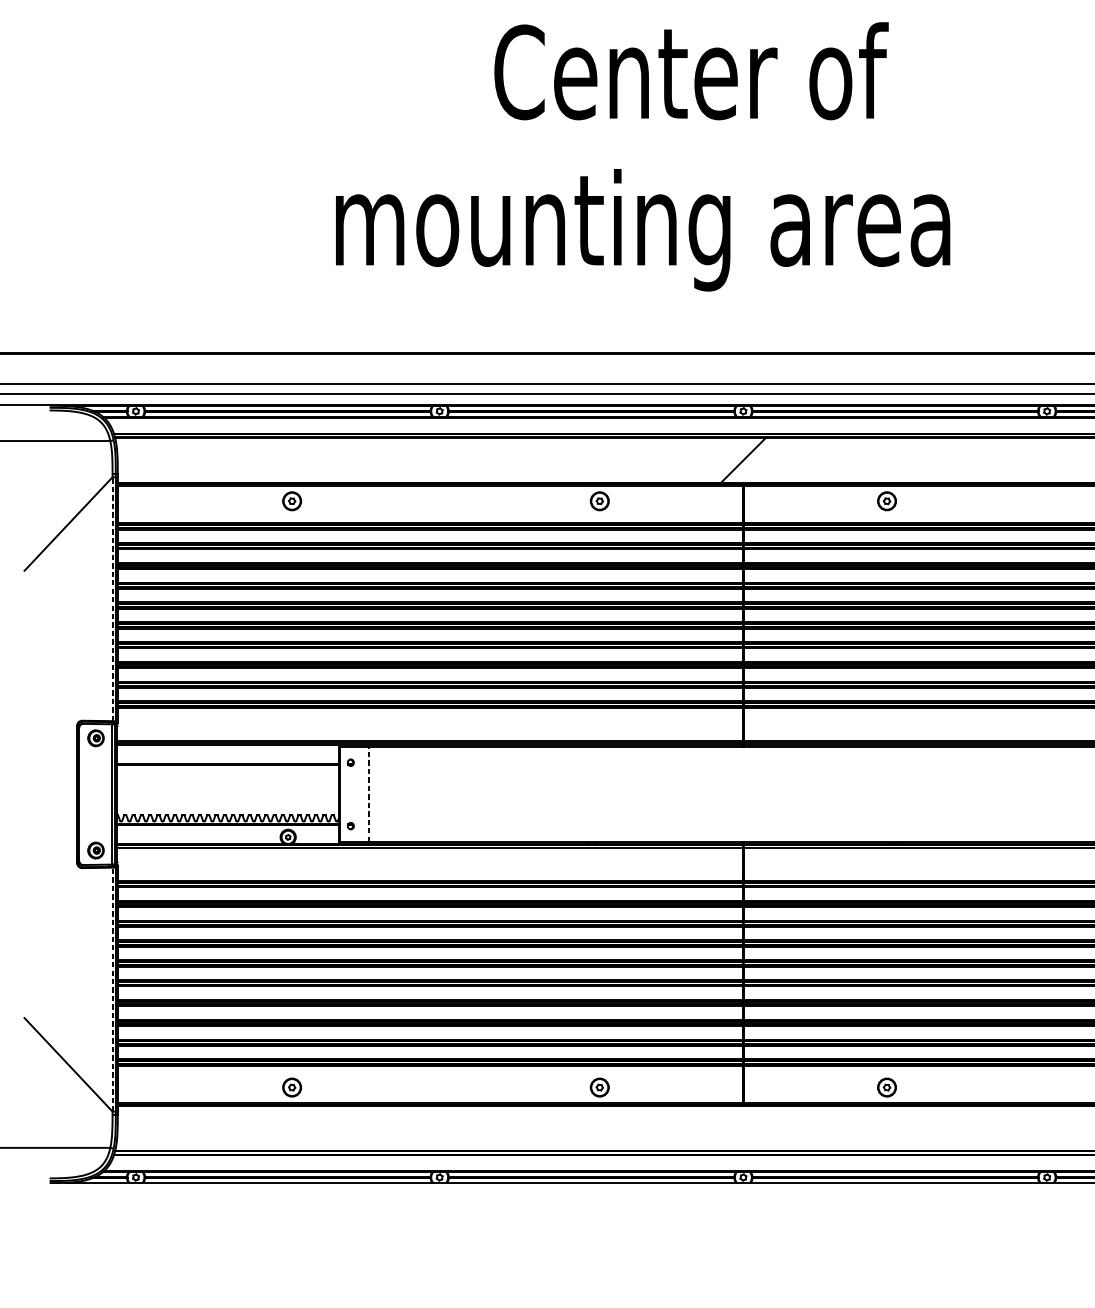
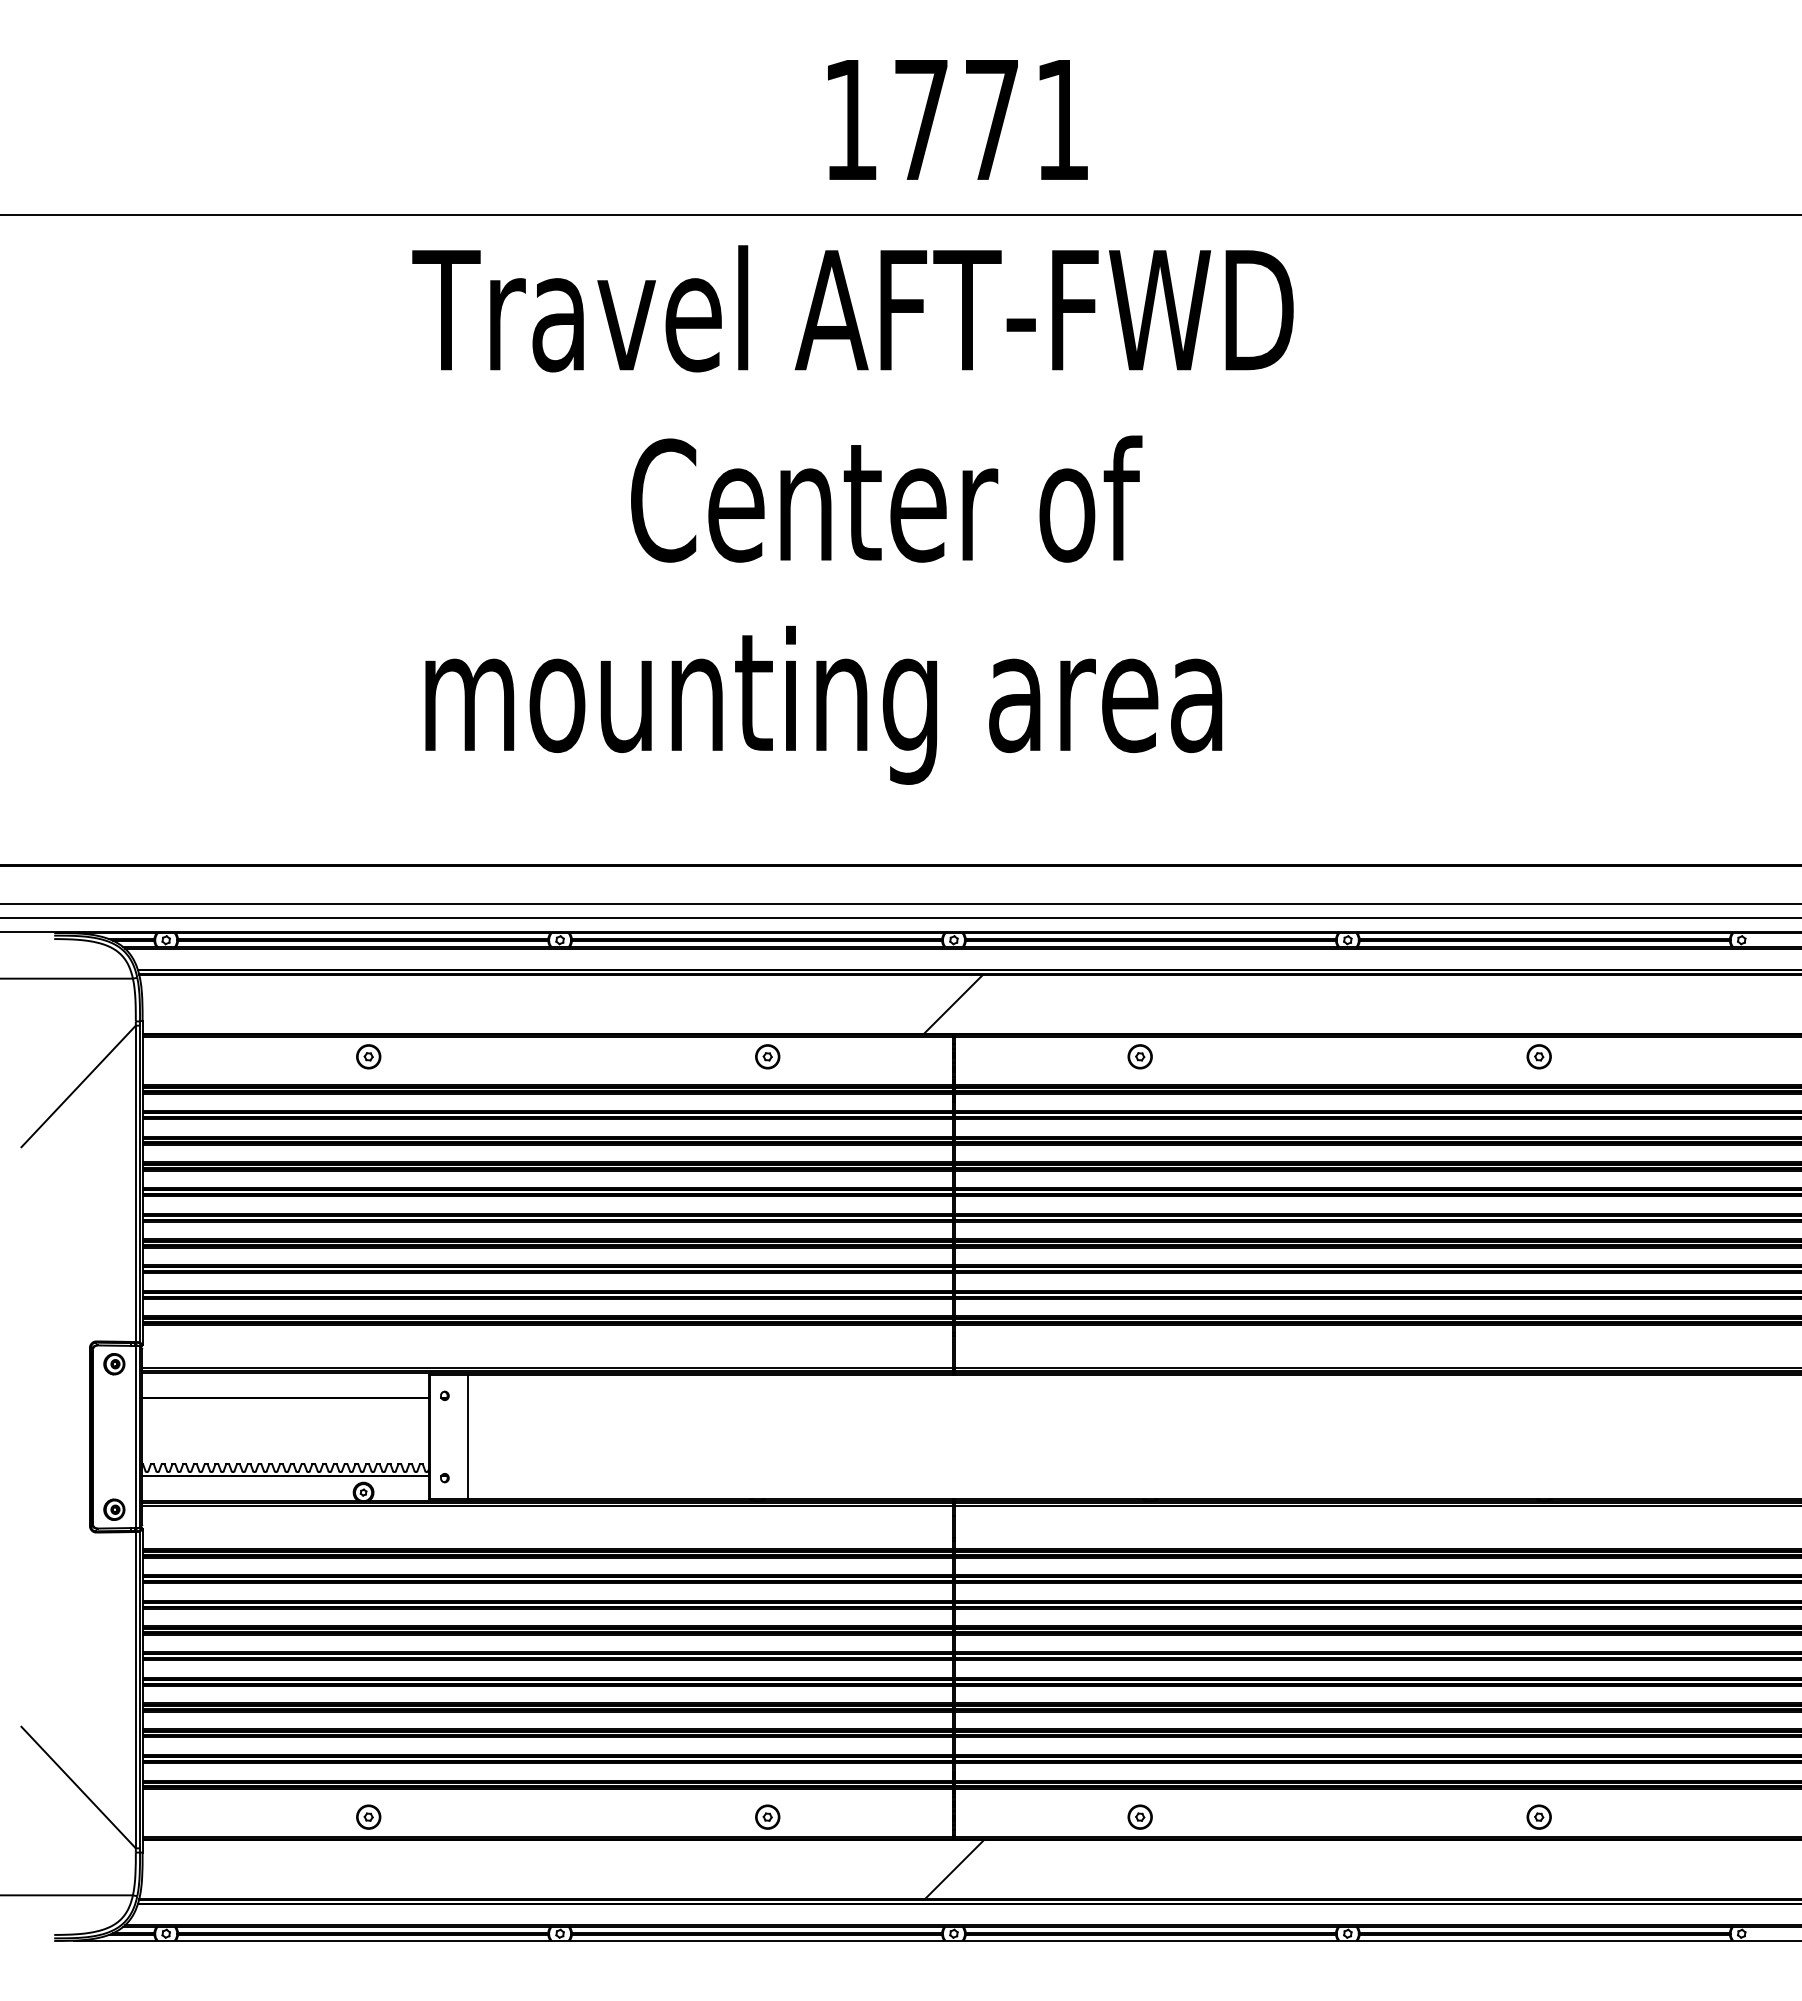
line: (112, 598) -> (135, 1183), dashed -> solid
line: (369, 794) -> (468, 1437), dashed -> solid
line: (112, 989) -> (135, 1689), dashed -> solid
line: (743, 1127) -> (953, 1869), added

